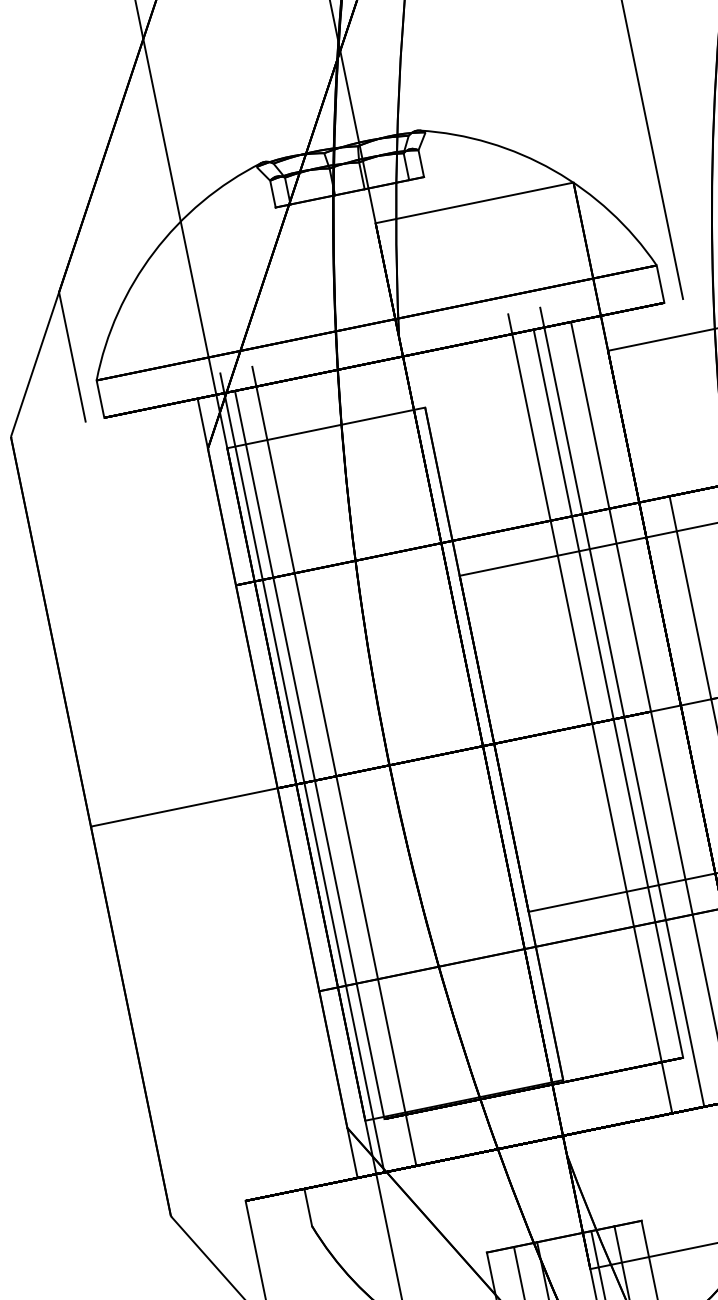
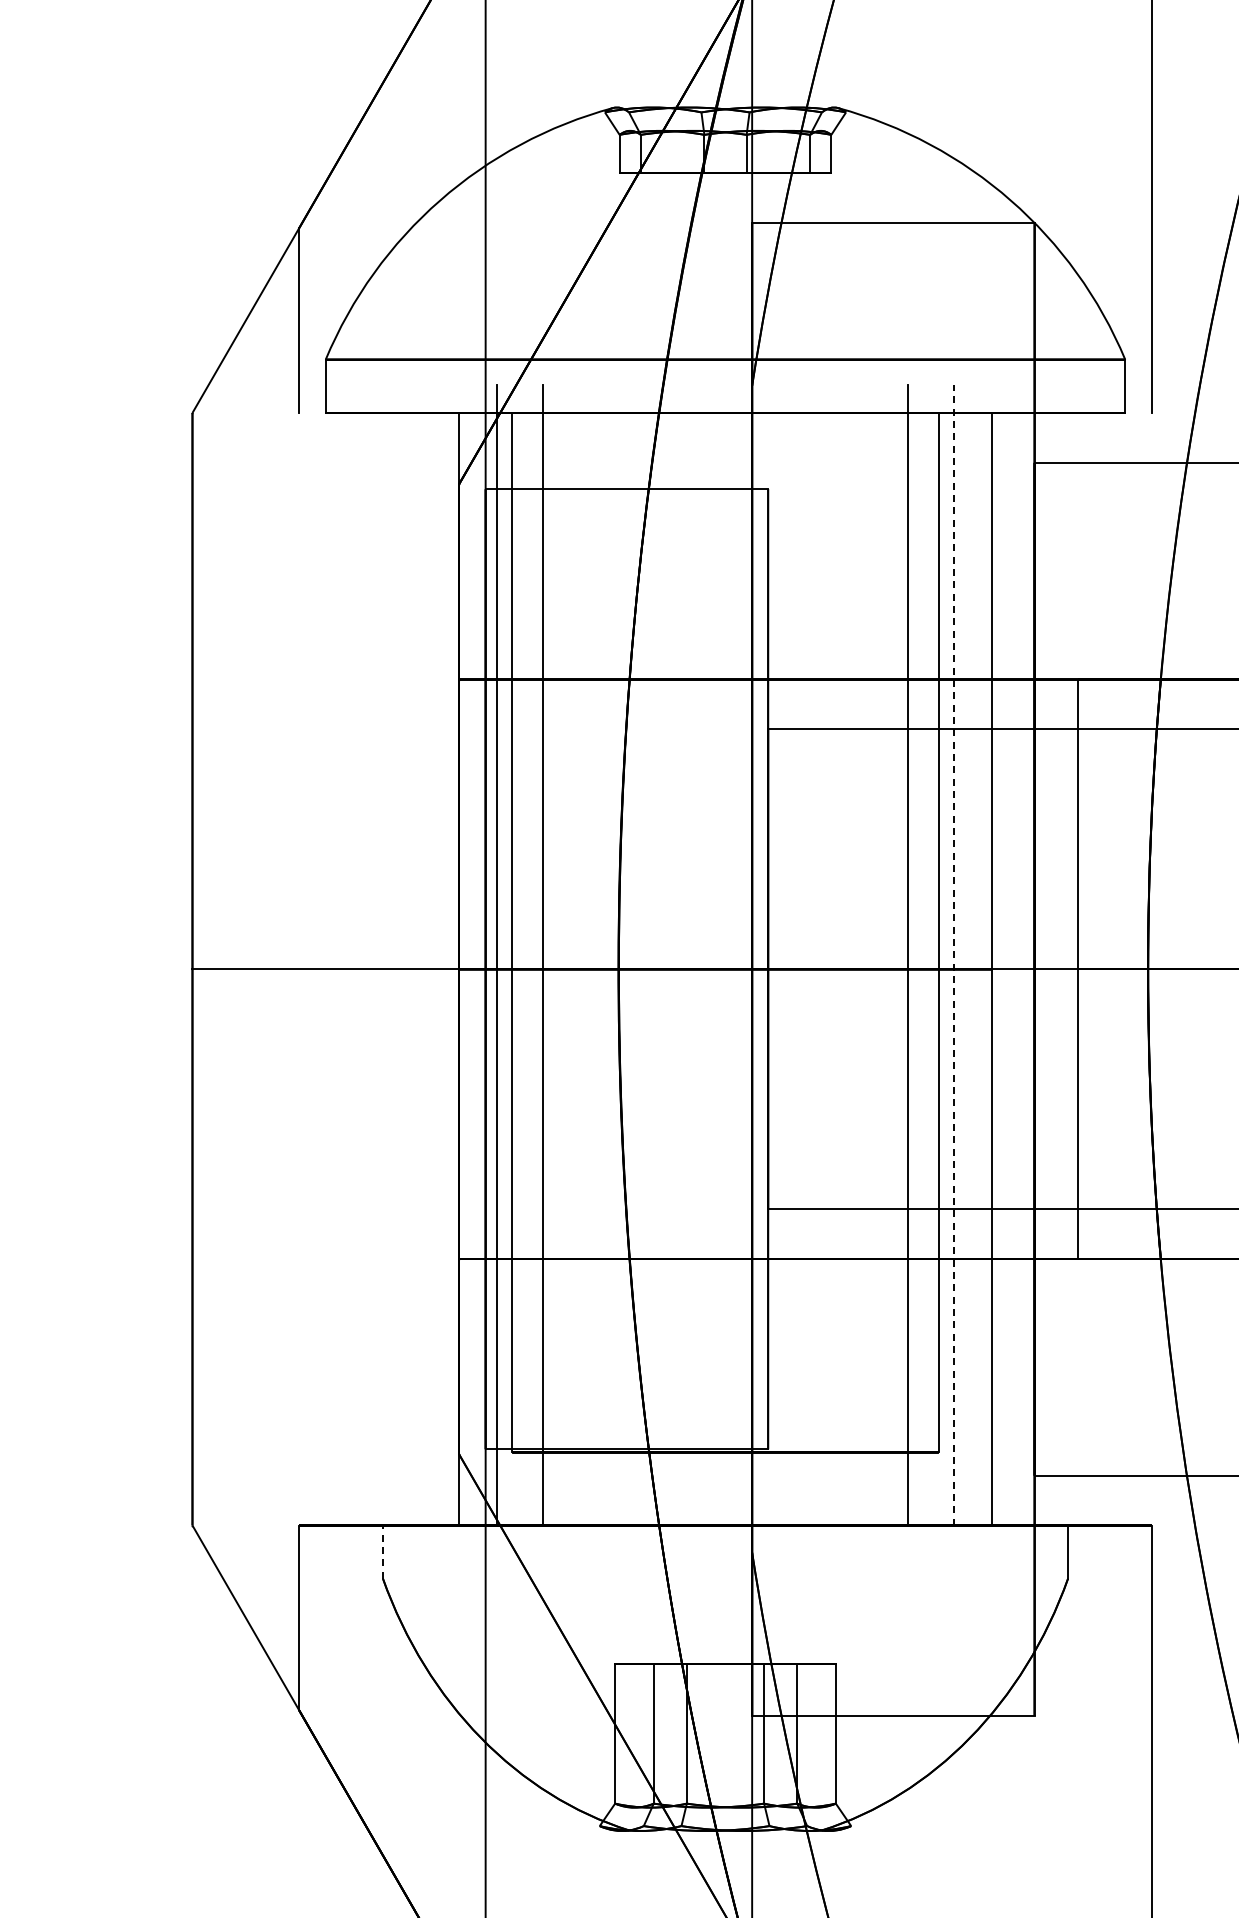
line: (621, 706) -> (953, 954), solid -> dashed
line: (308, 1207) -> (383, 1552), solid -> dashed

